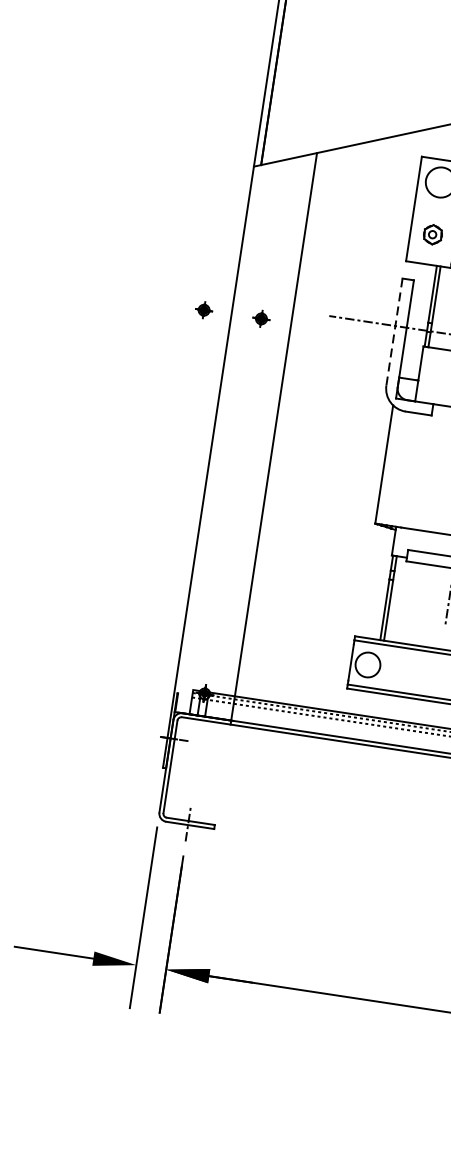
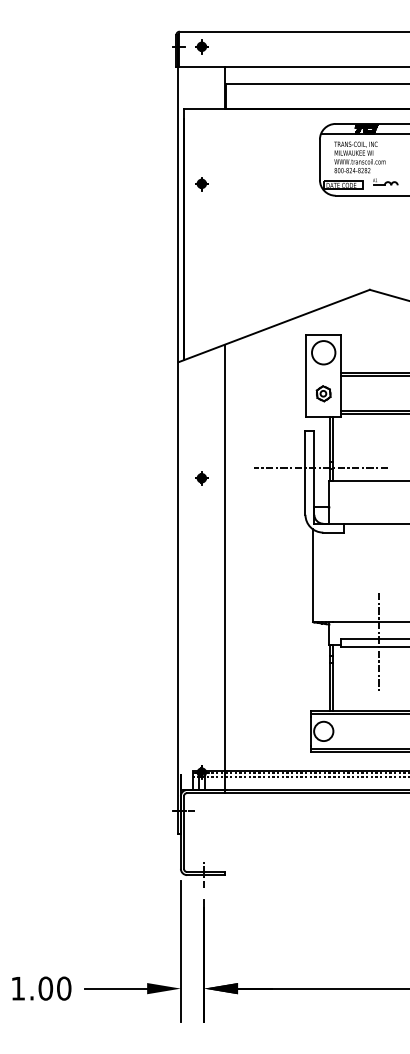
part: (203, 310) -> (156, 478), removed
line: (394, 331) -> (305, 472), dashed -> solid

